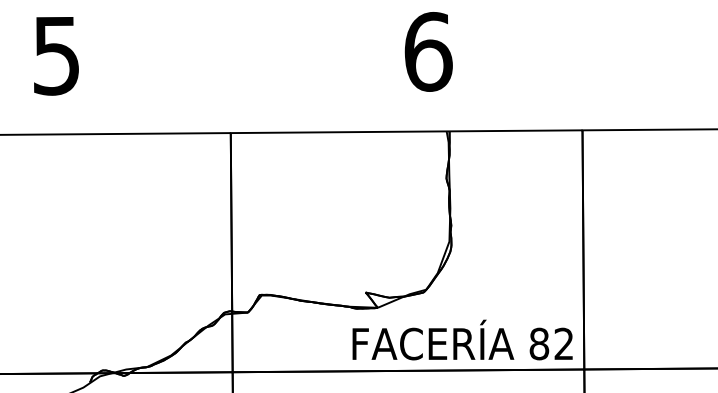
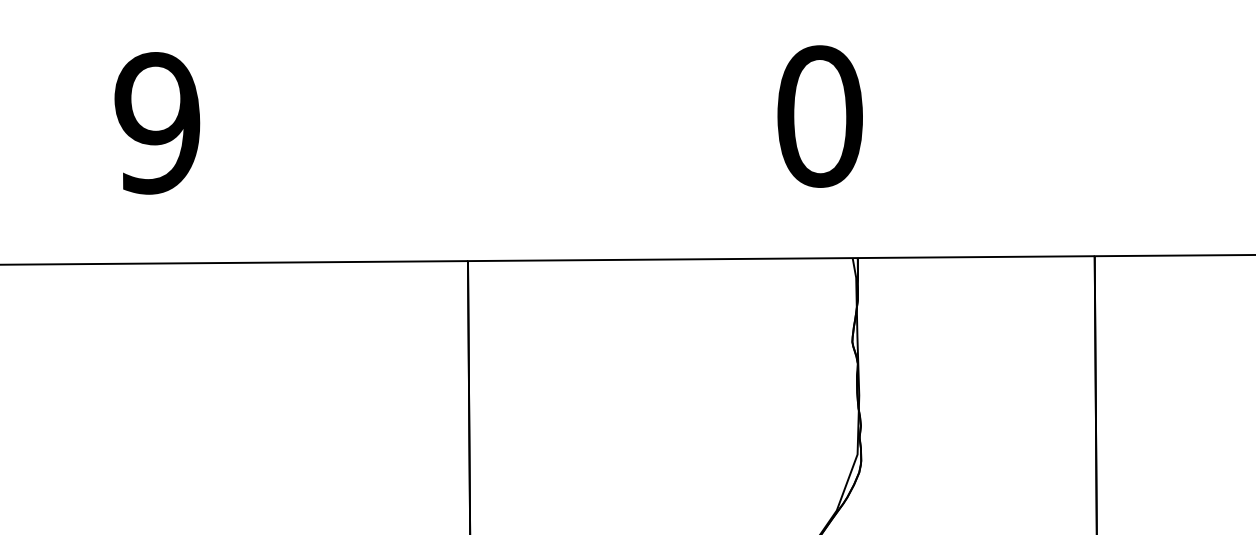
text: (428, 51) -> (820, 115), 6 -> 0
text: (56, 55) -> (157, 122), 5 -> 9

